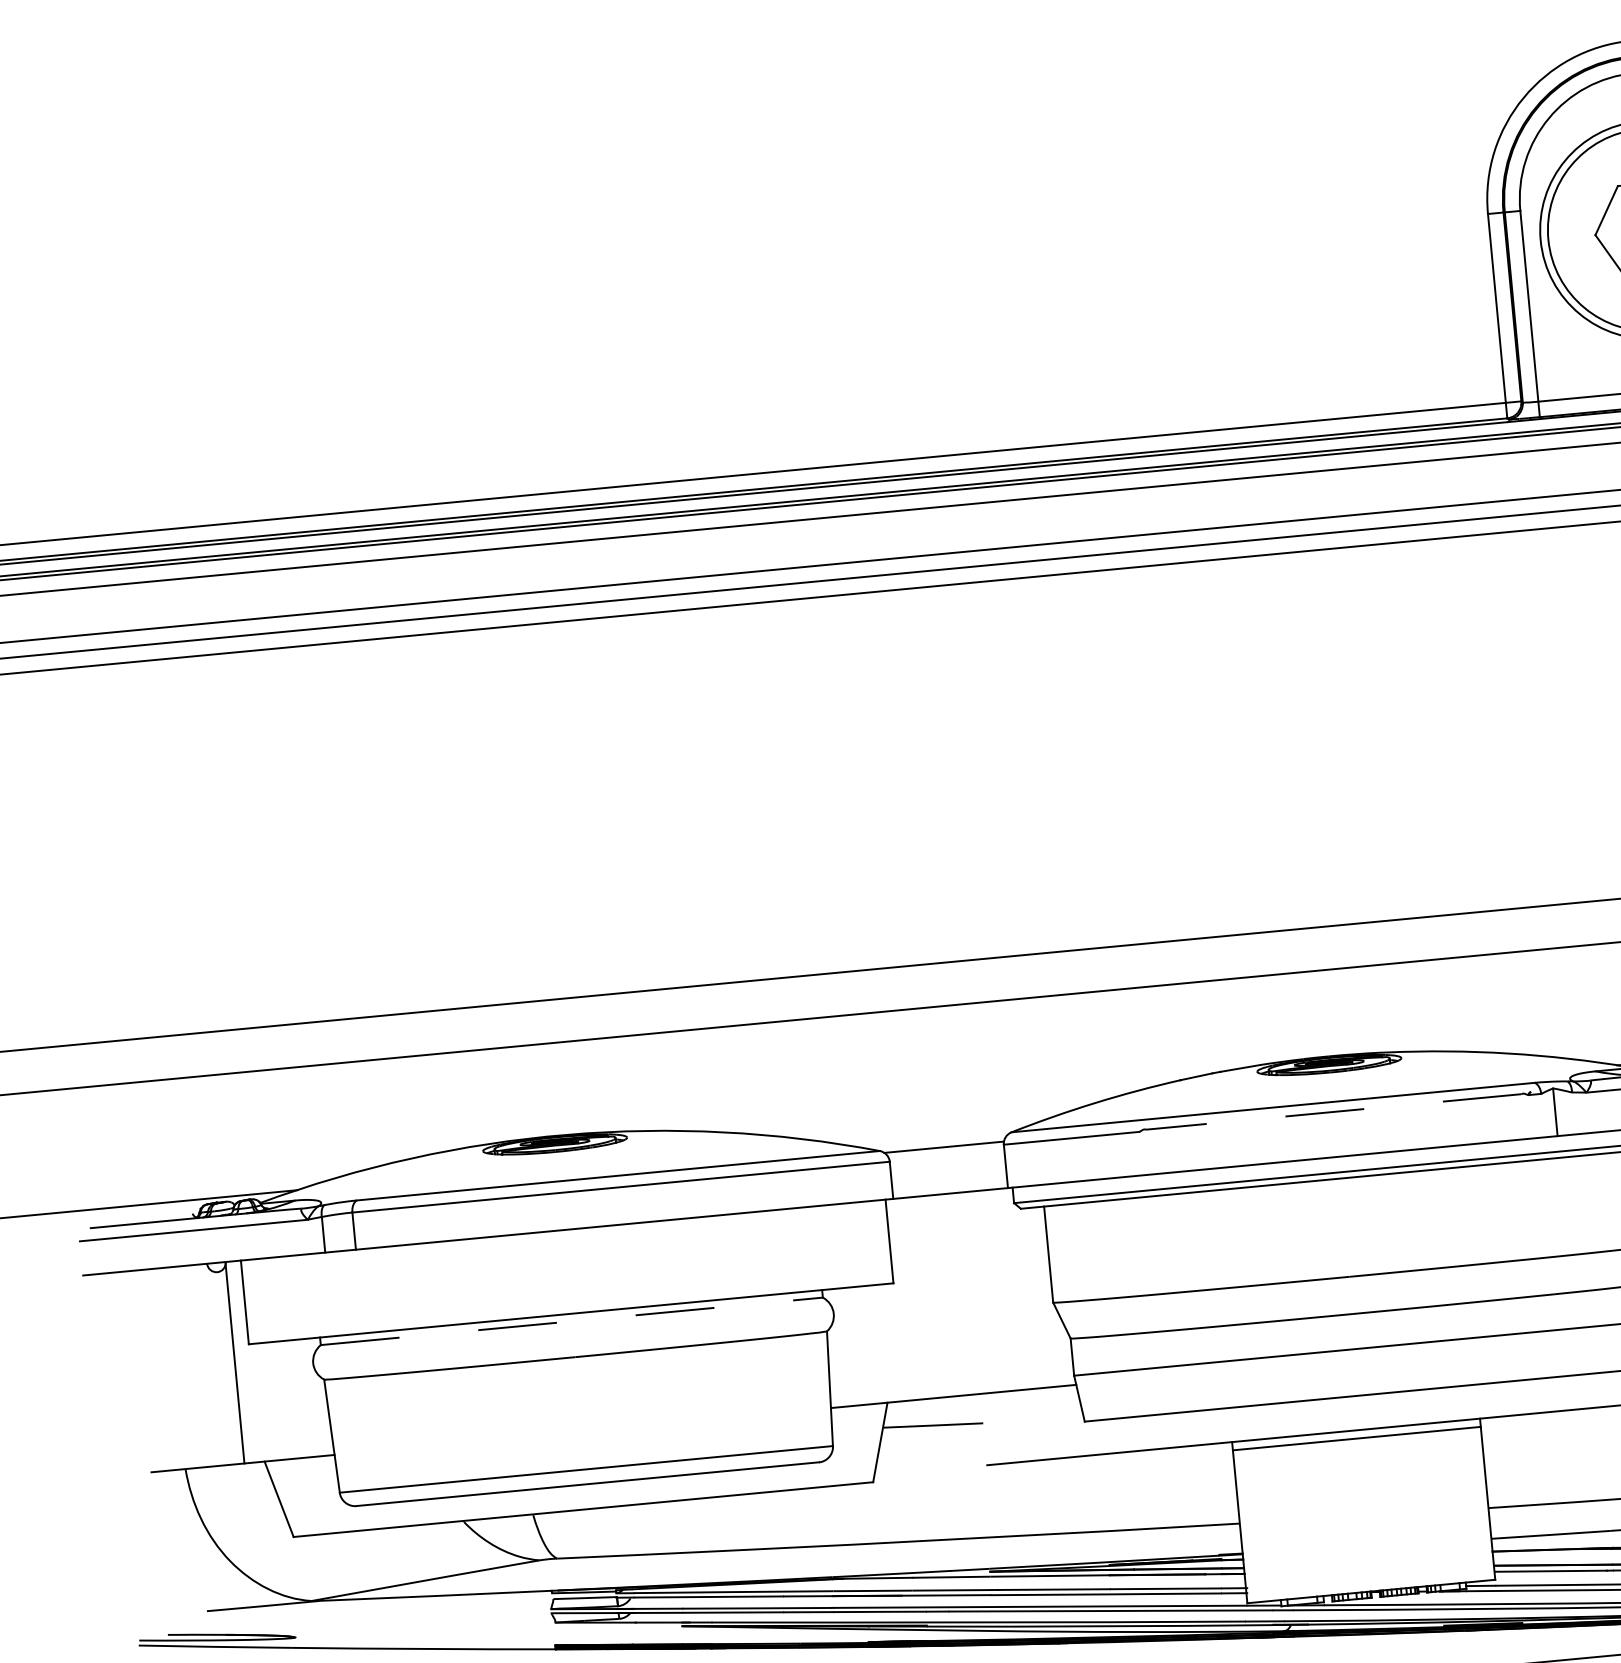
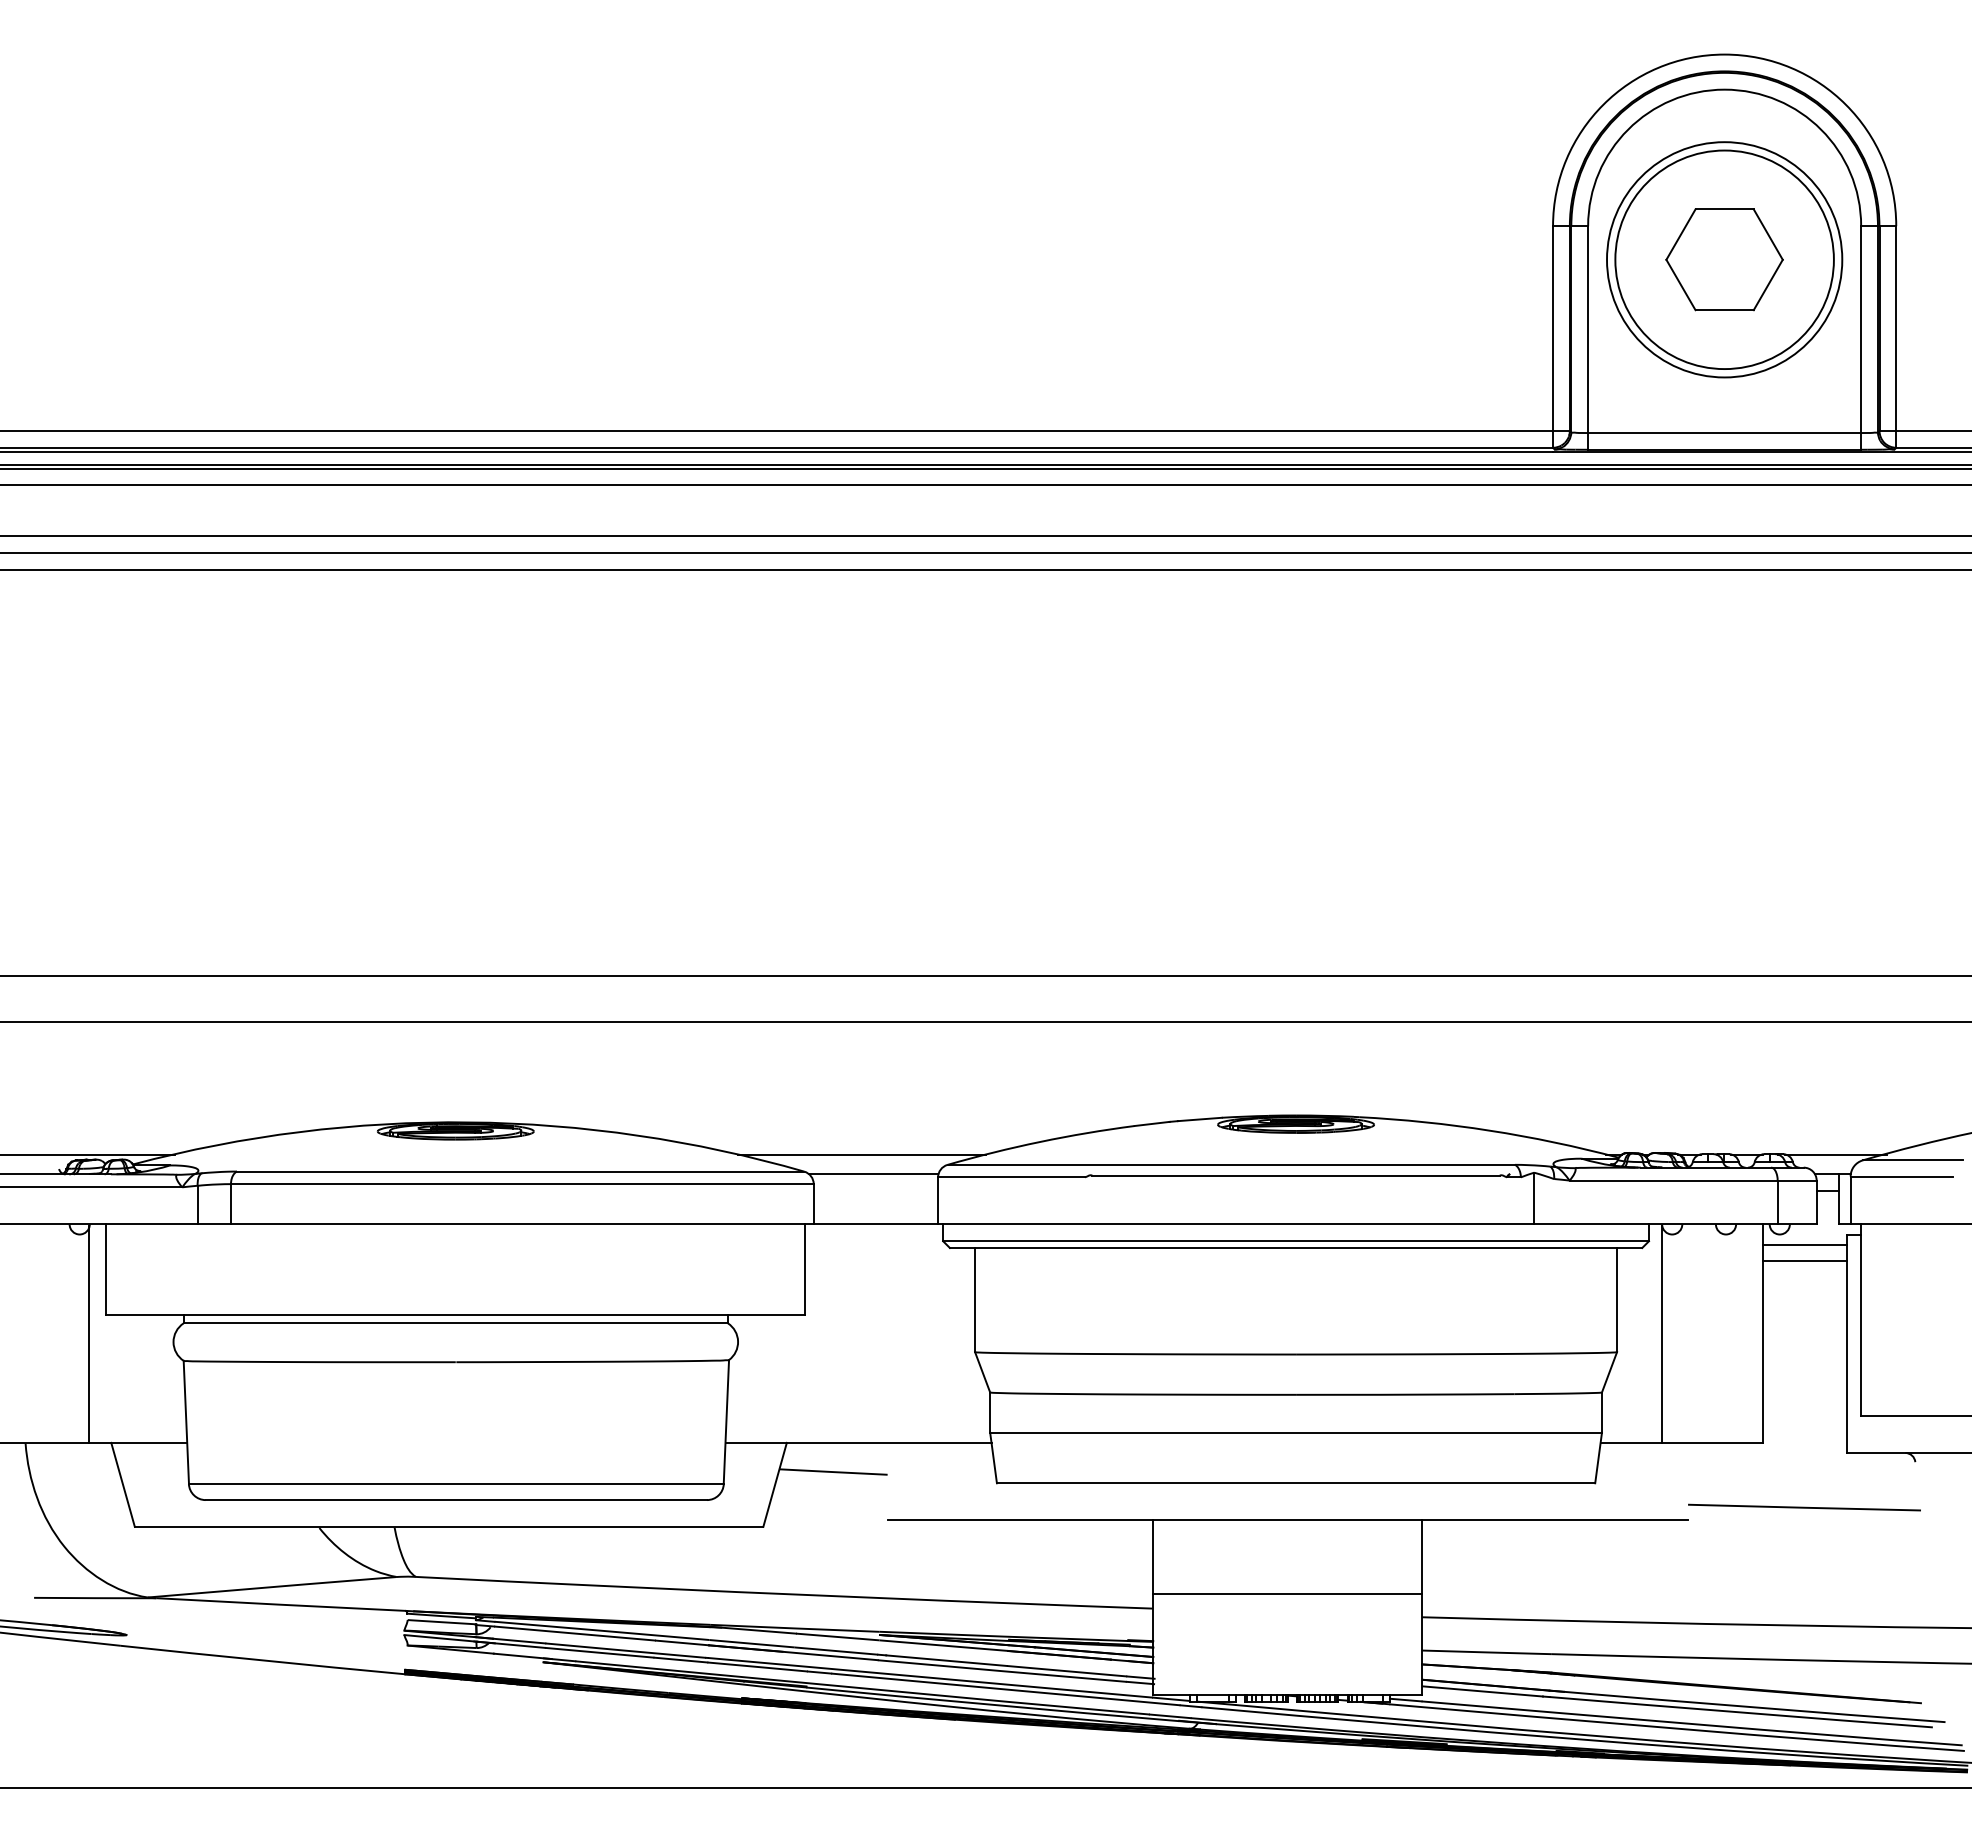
line: (1334, 1111) -> (1296, 1175), dashed -> solid
line: (931, 1130) -> (861, 1154), added
line: (572, 1321) -> (456, 1323), dashed -> solid
line: (1356, 1438) -> (1287, 1594), moved

